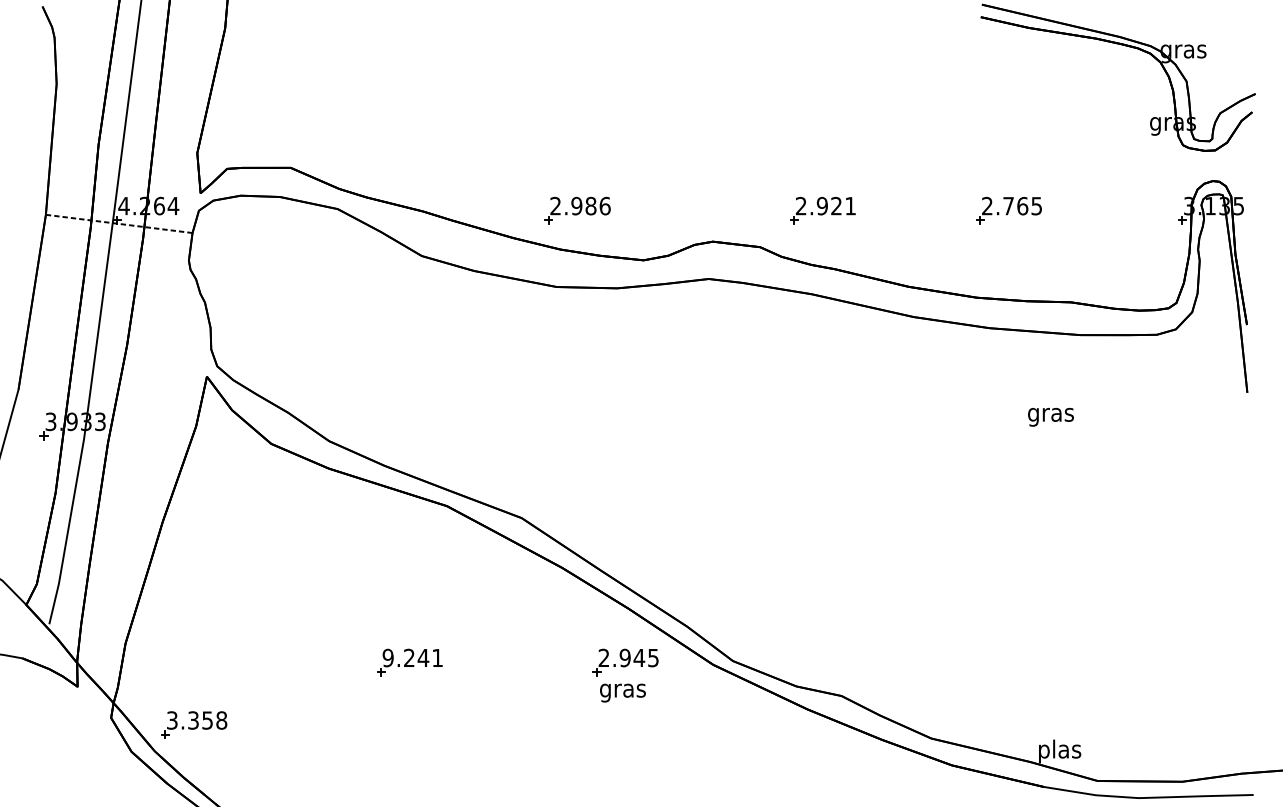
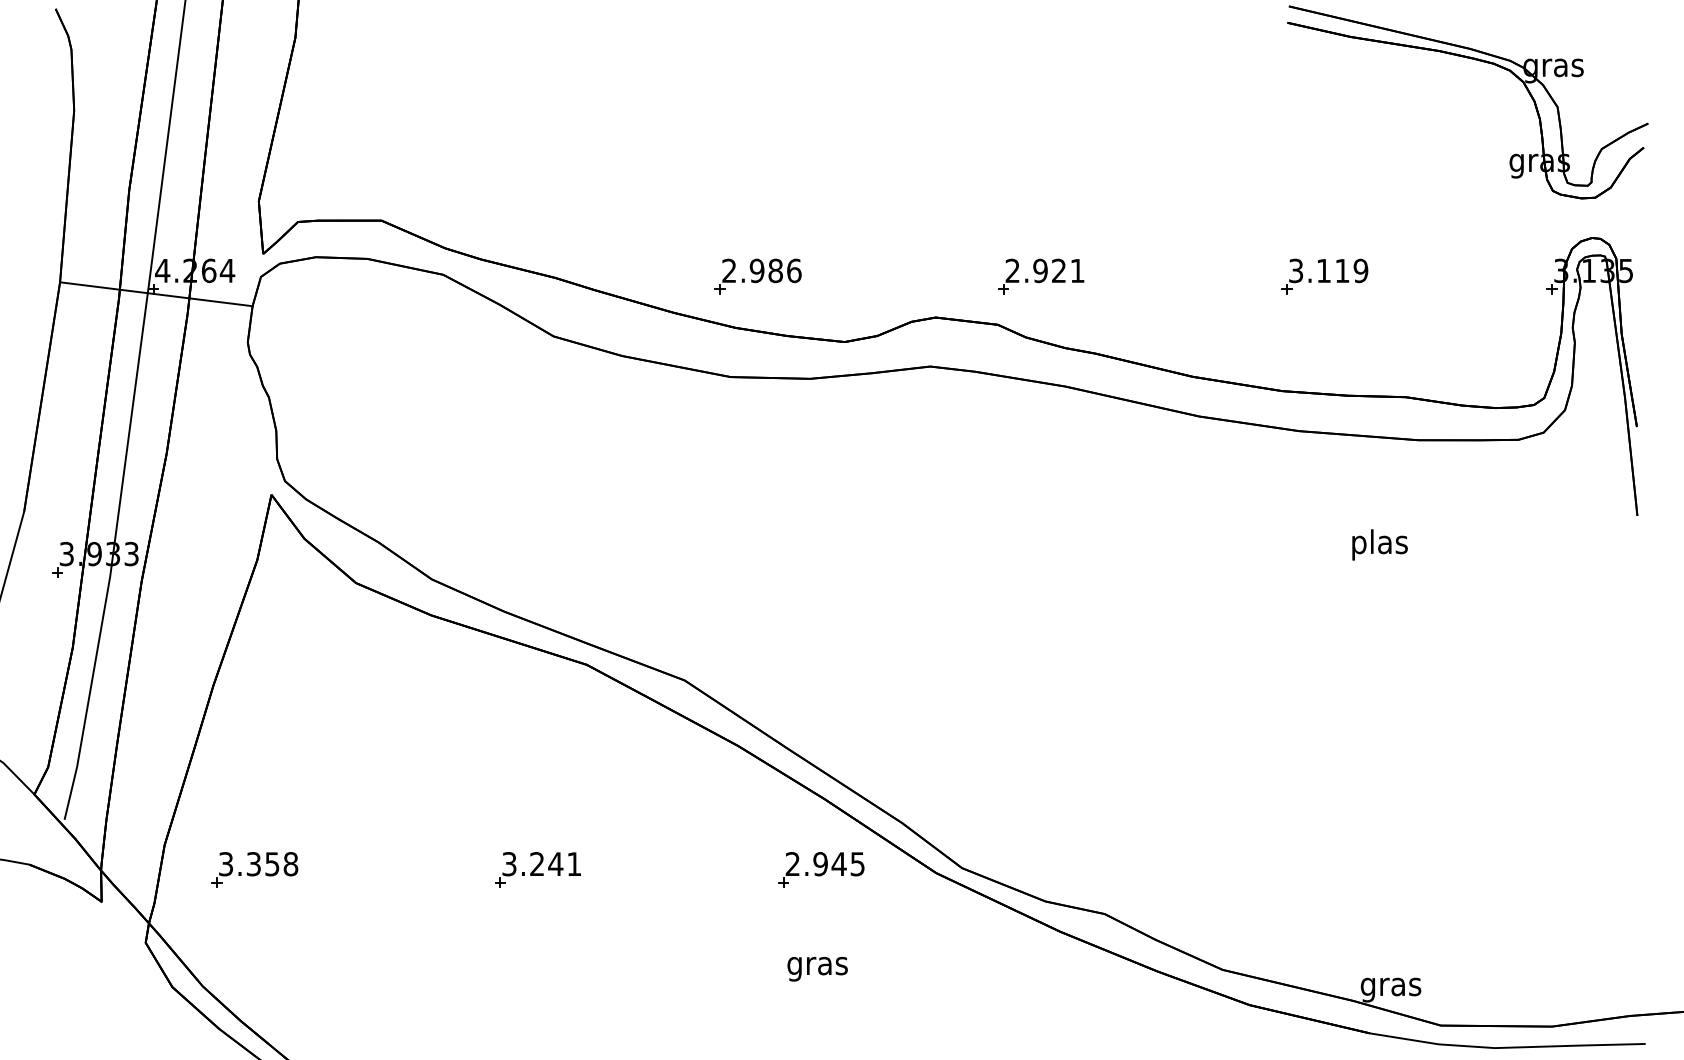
text: (1012, 205) -> (1328, 270), 2.765 -> 3.119
part: (823, 210) -> (1041, 276), moved
line: (119, 224) -> (156, 294), dashed -> solid
text: (1050, 414) -> (1379, 544), gras -> plas
text: (388, 658) -> (509, 864), 9.241 -> 3.241
text: (622, 692) -> (817, 968), moved
part: (194, 724) -> (254, 869), moved
text: (1059, 751) -> (1390, 986), plas -> gras

